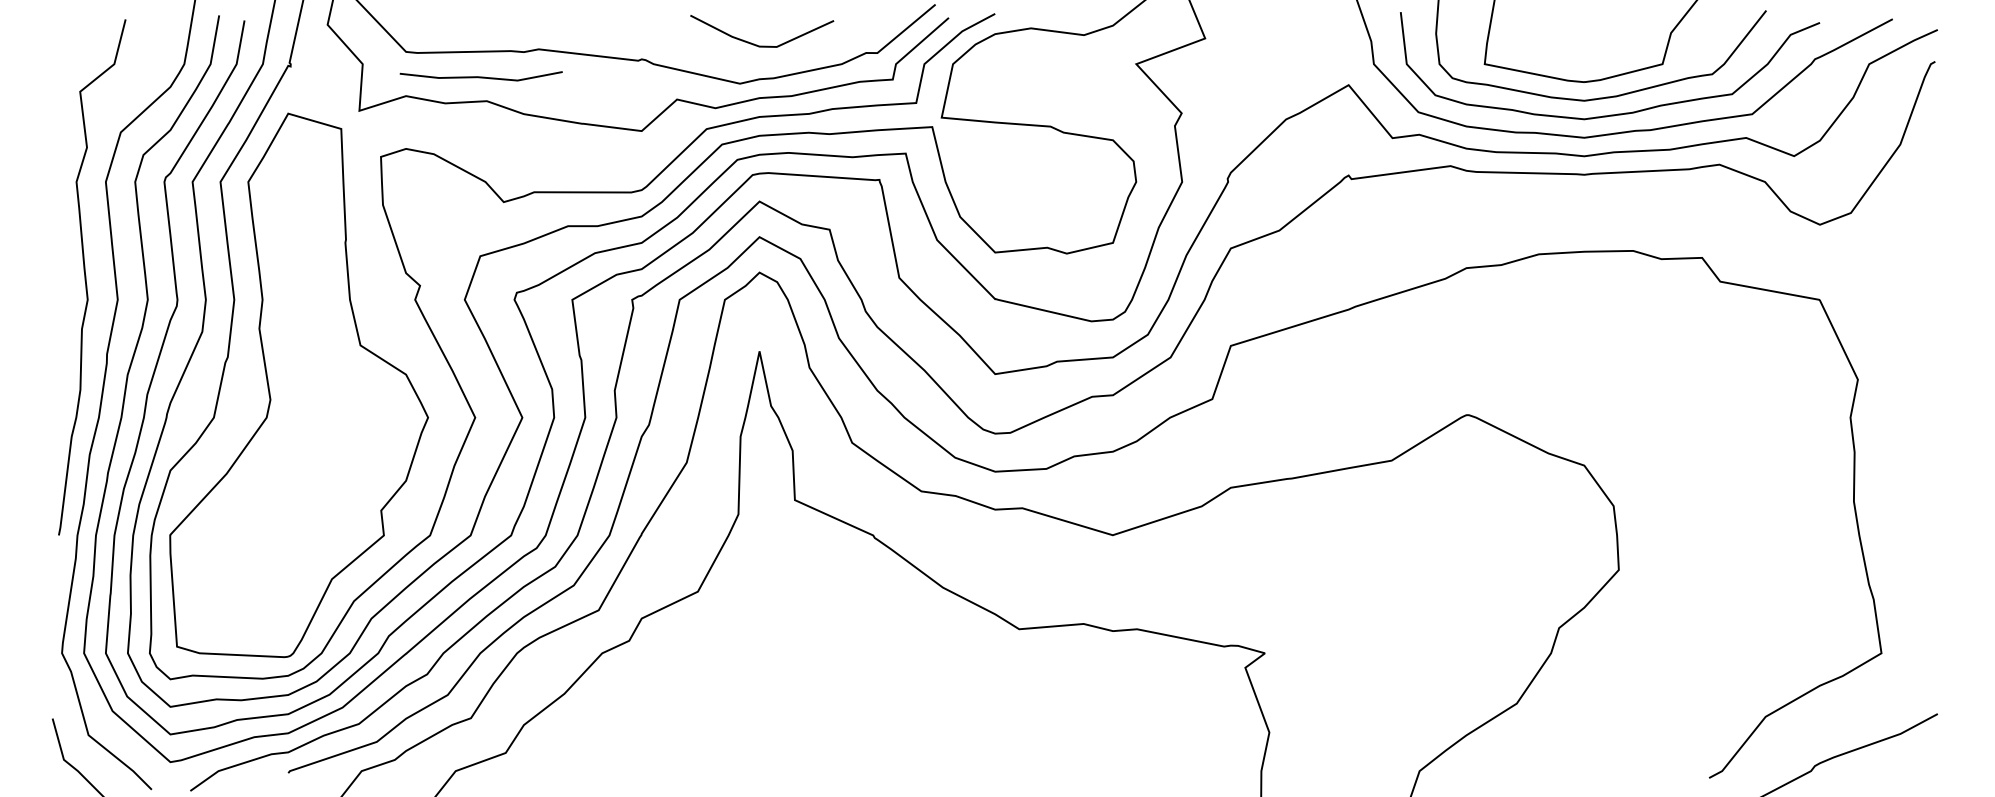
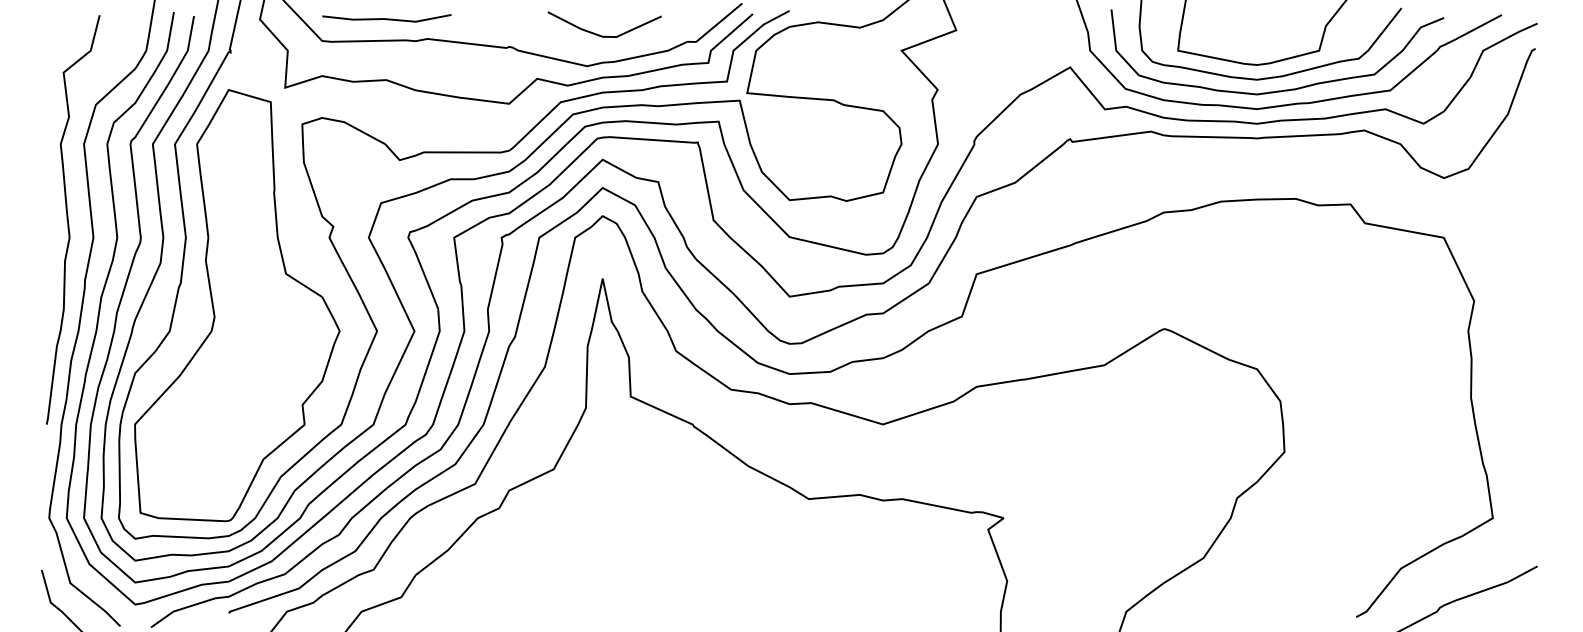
line: (480, 76) -> (386, 18), moved

